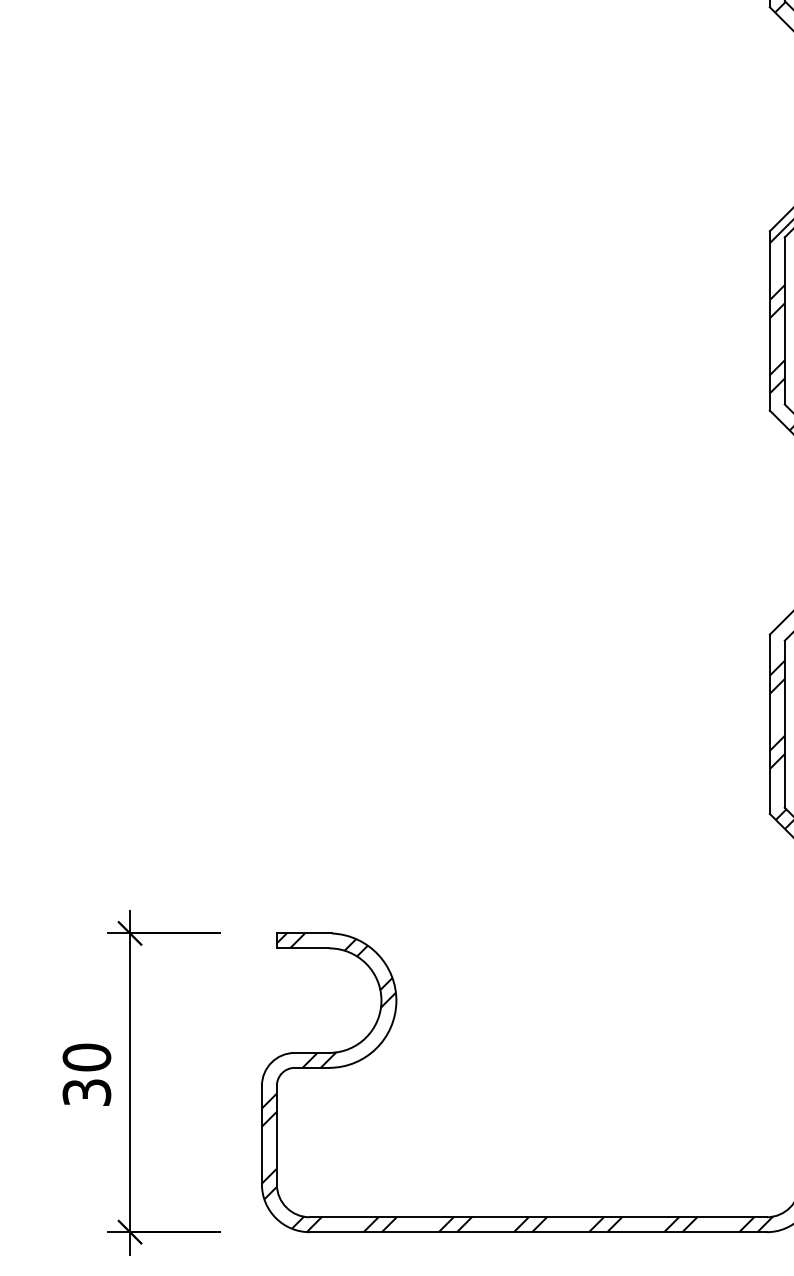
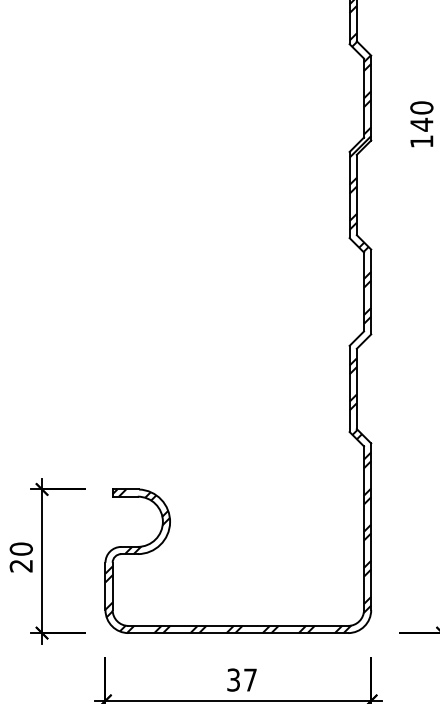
text: (87, 1091) -> (21, 565), 30 -> 20

